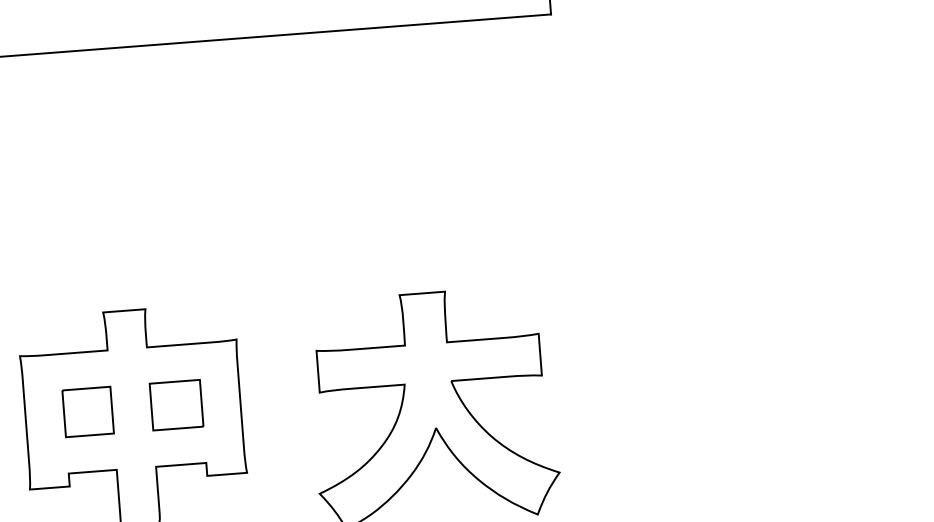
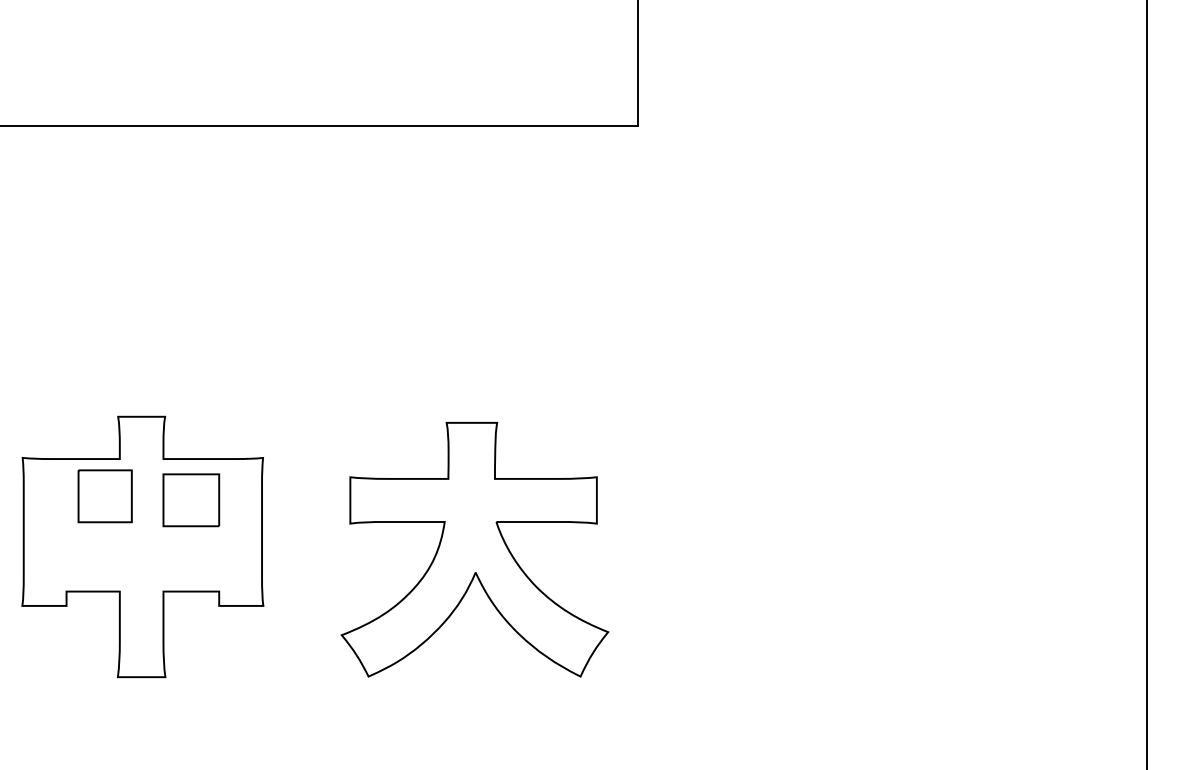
part: (176, 405) -> (191, 500), moved
part: (87, 412) -> (104, 496), moved

